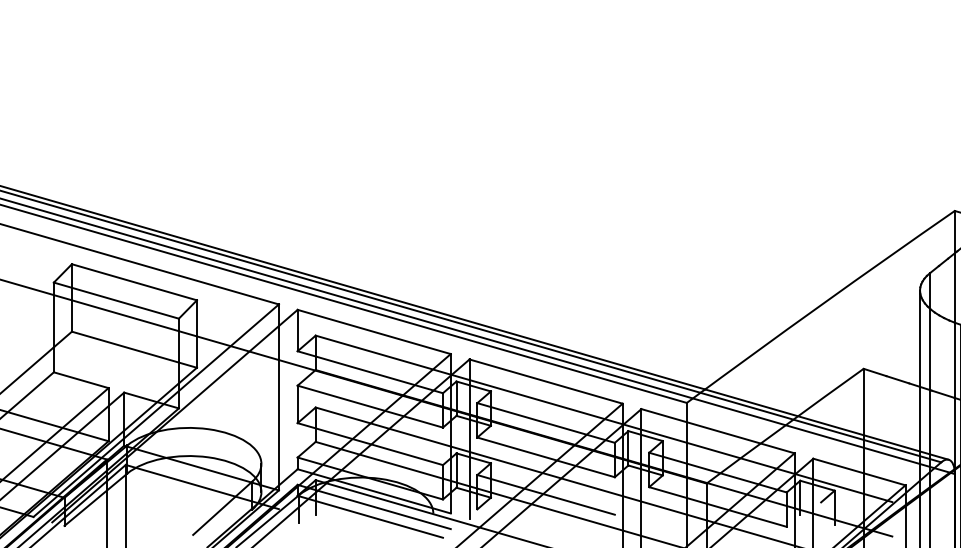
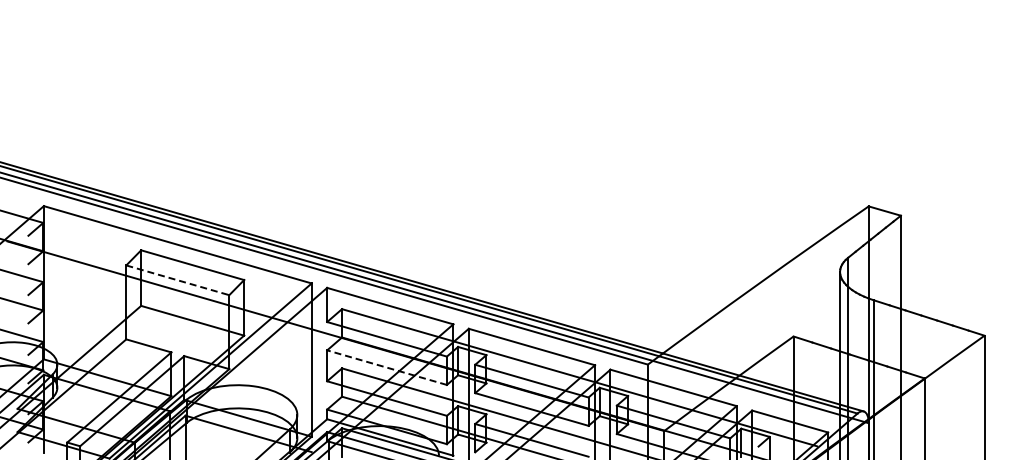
line: (116, 300) -> (177, 280), solid -> dashed
line: (369, 406) -> (386, 367), solid -> dashed

